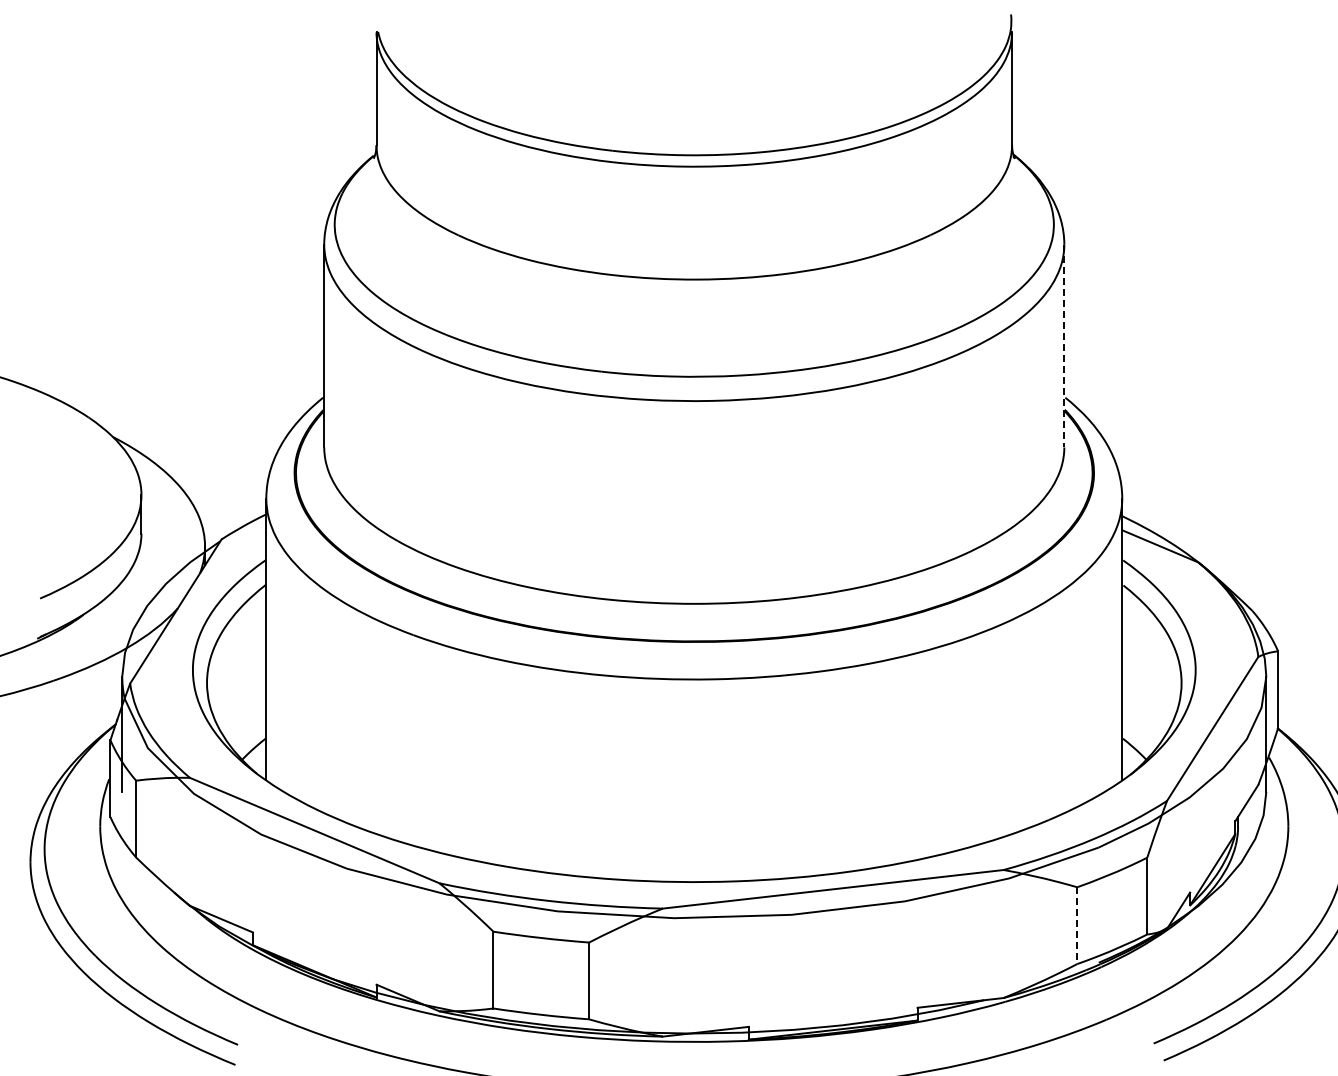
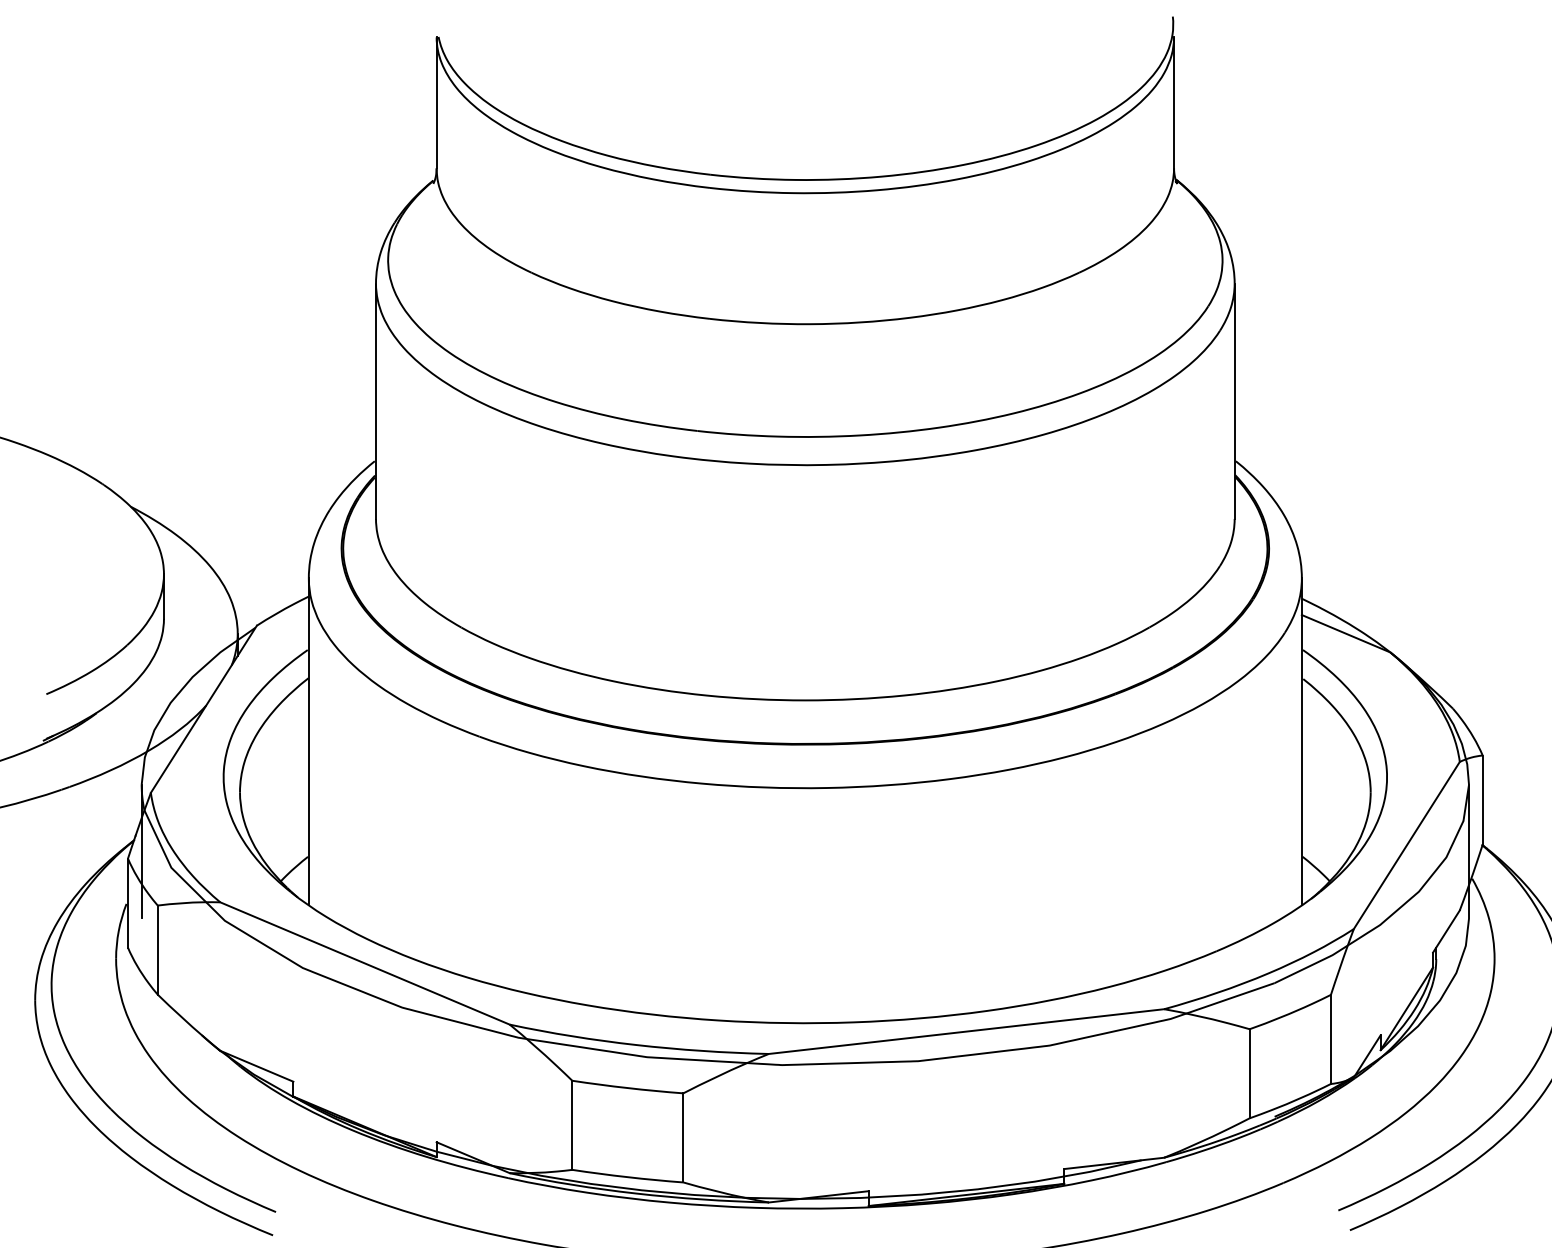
line: (1064, 346) -> (1234, 401), dashed -> solid
line: (1077, 926) -> (1249, 1074), dashed -> solid

